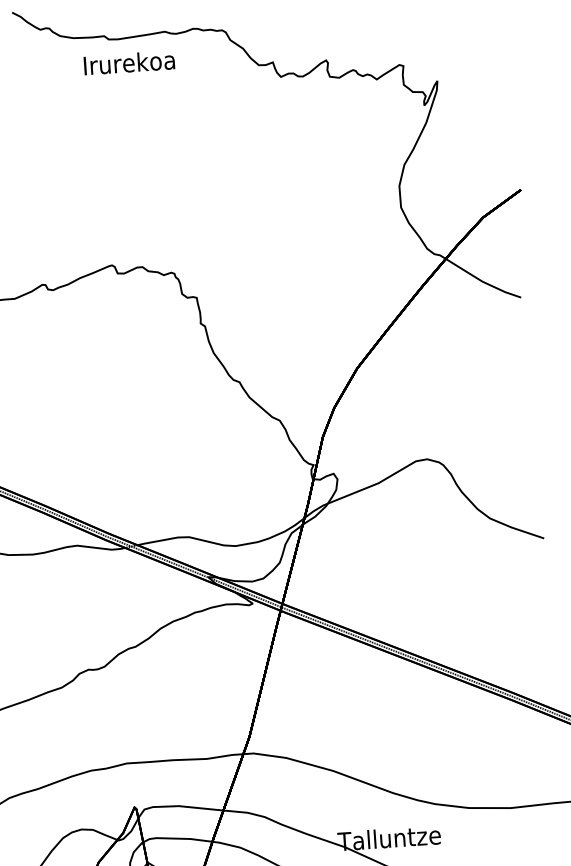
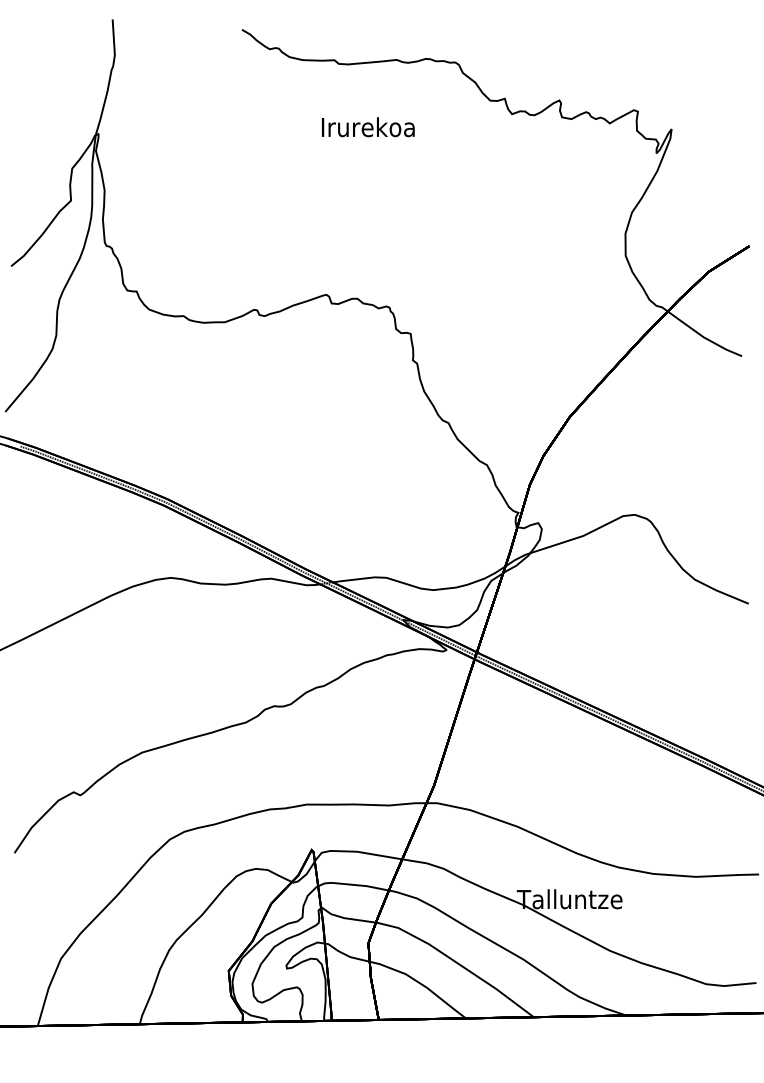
text: (128, 63) -> (367, 127), moved

